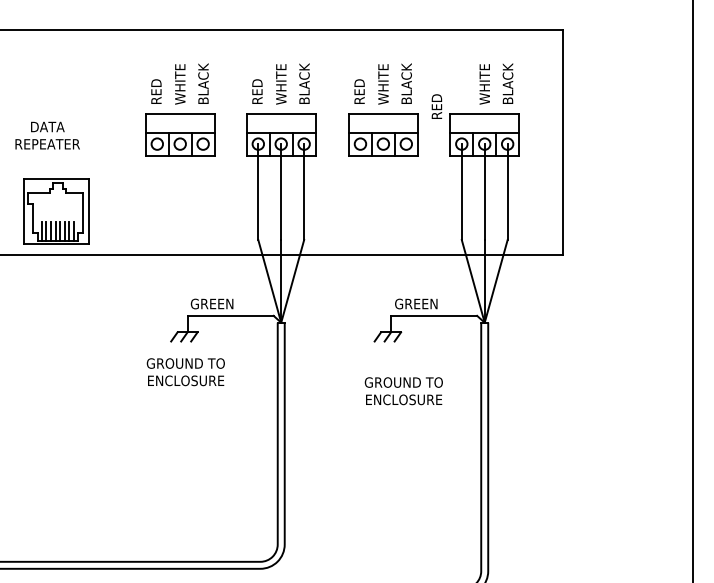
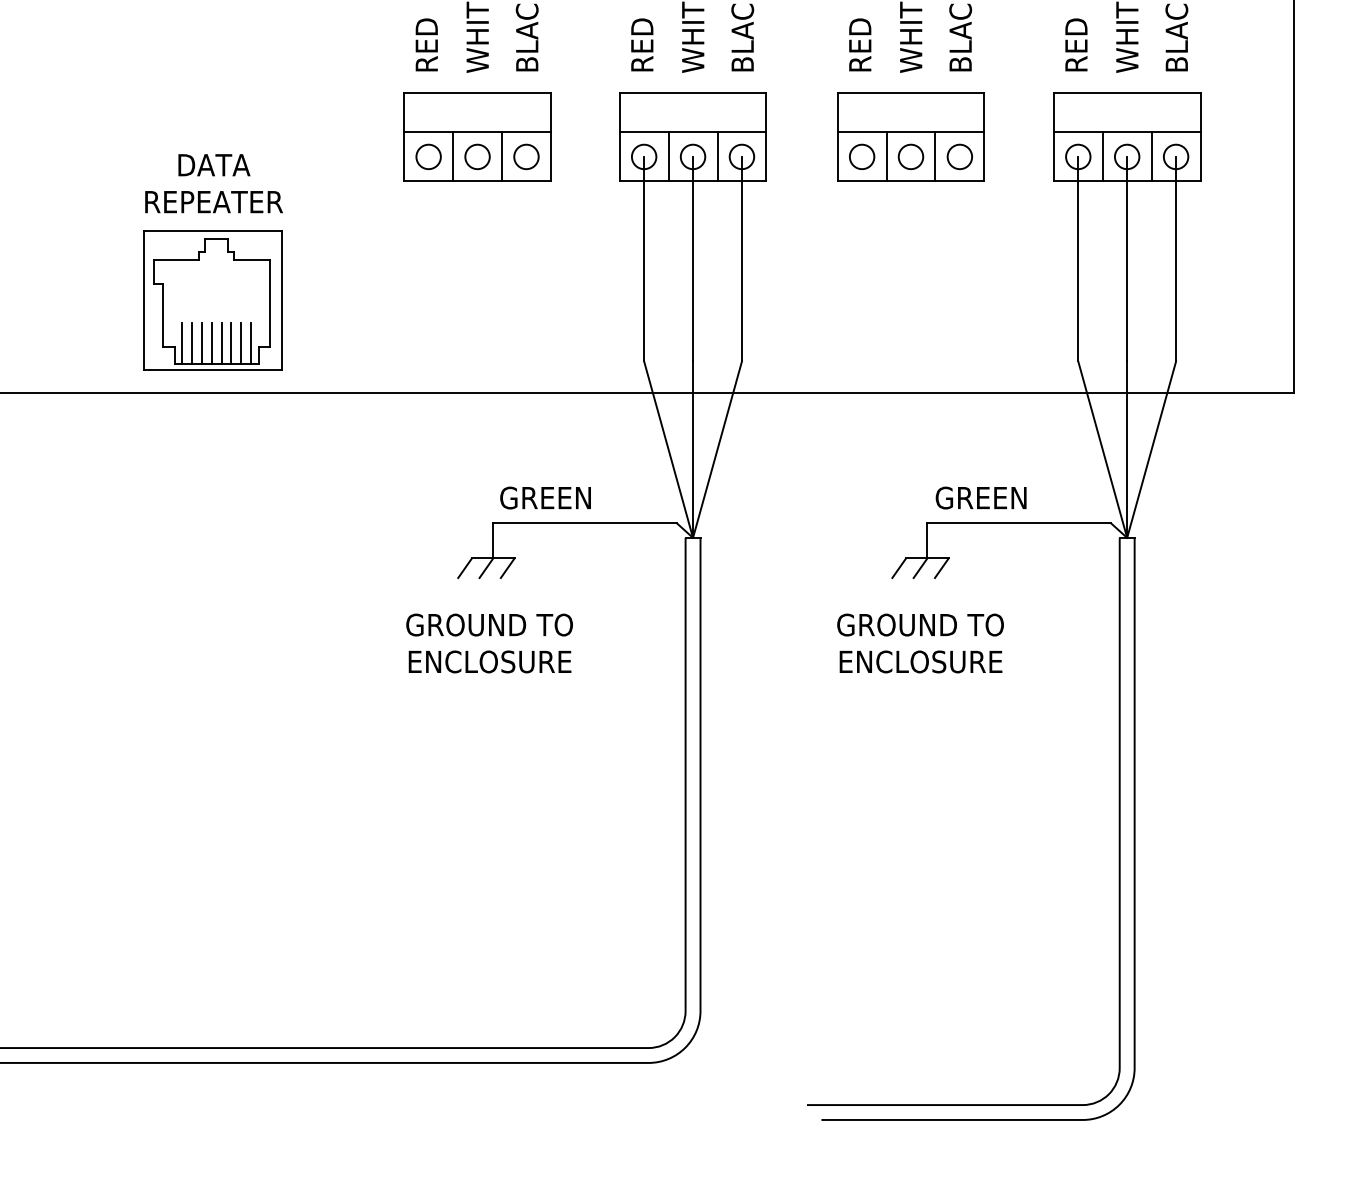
text: (436, 106) -> (1075, 44), moved
text: (47, 135) -> (213, 183), moved
text: (403, 391) -> (919, 644), moved

